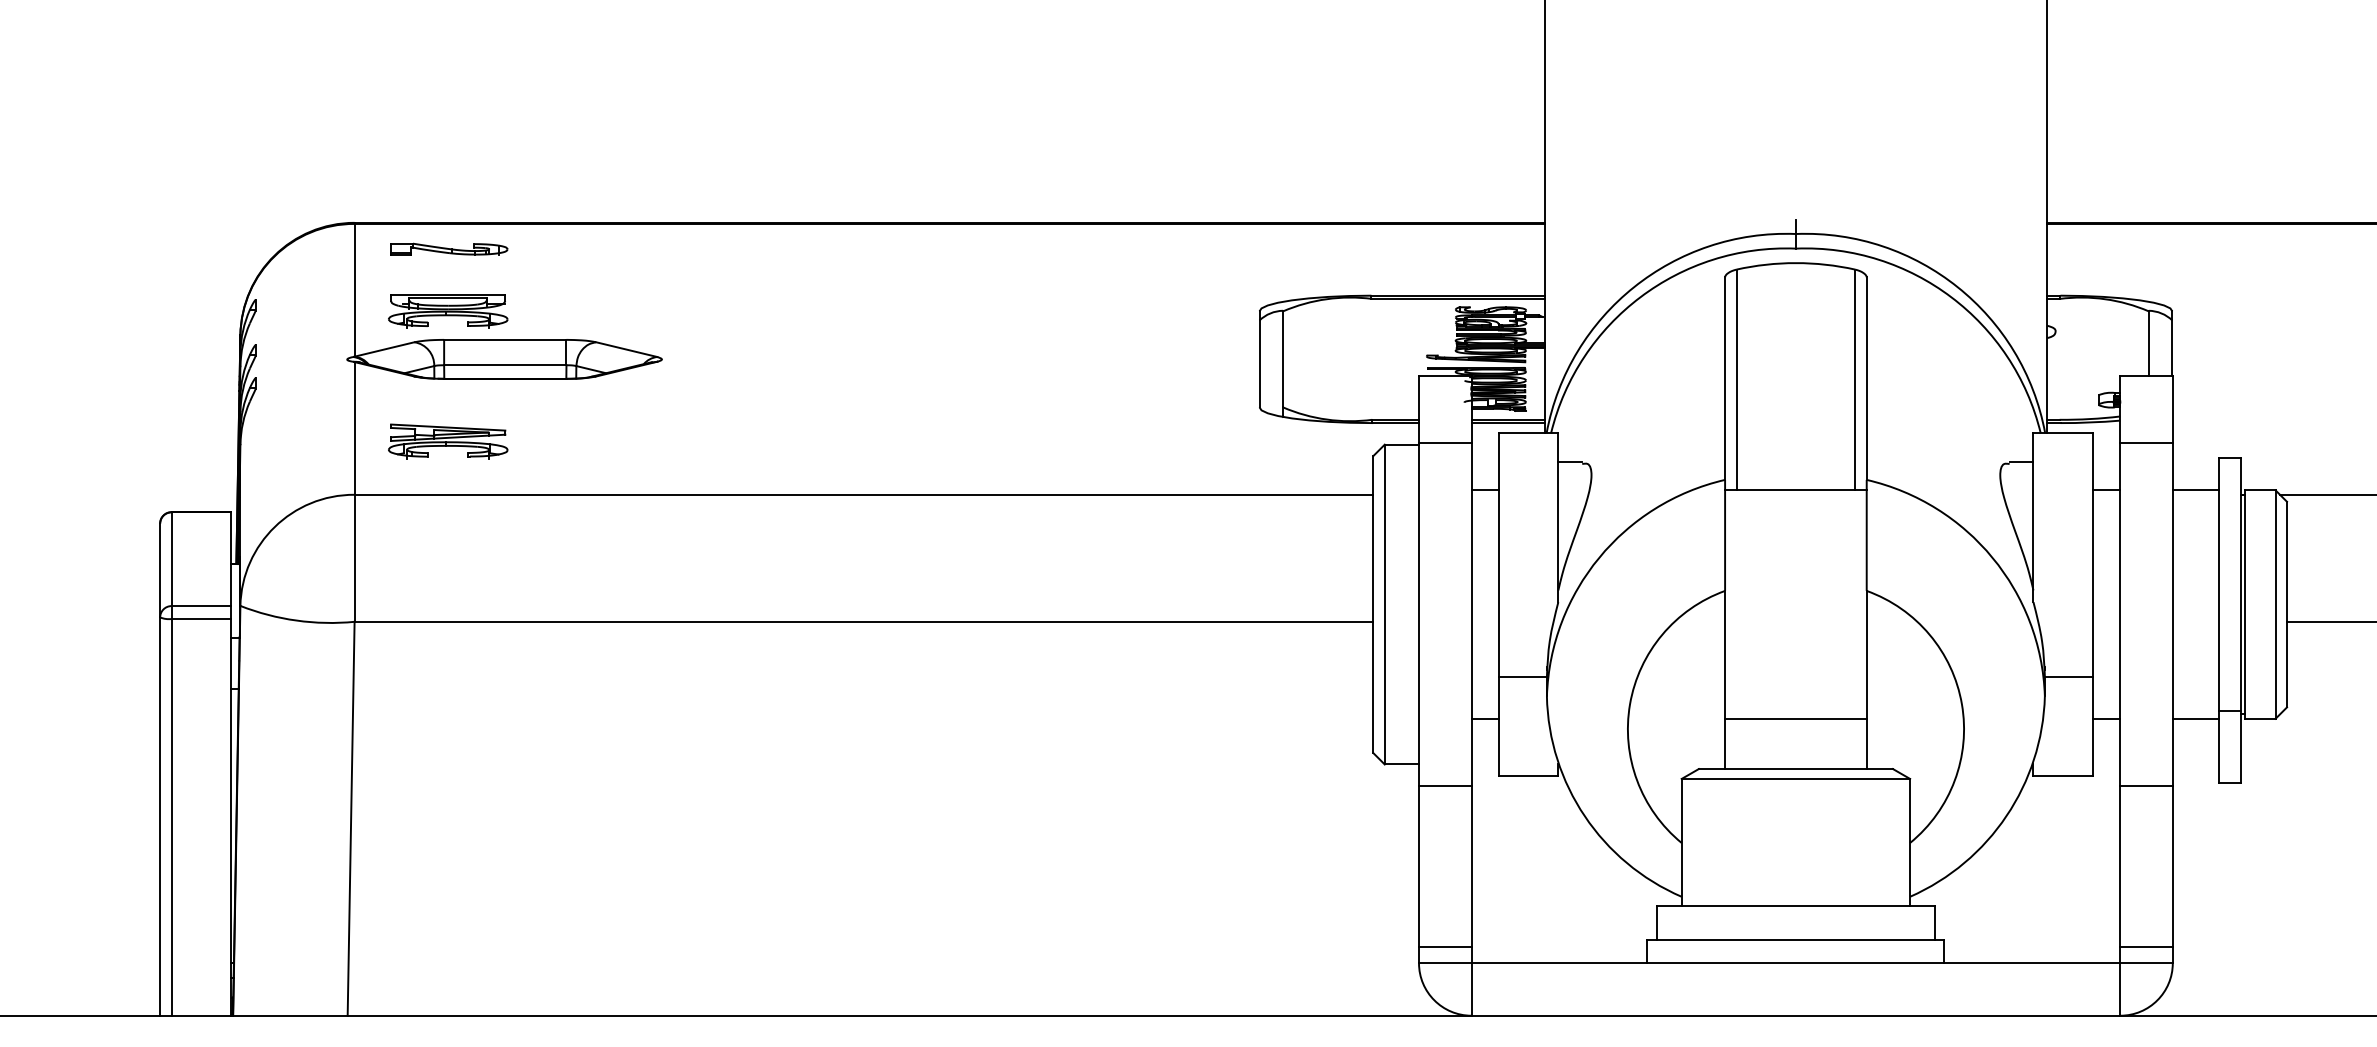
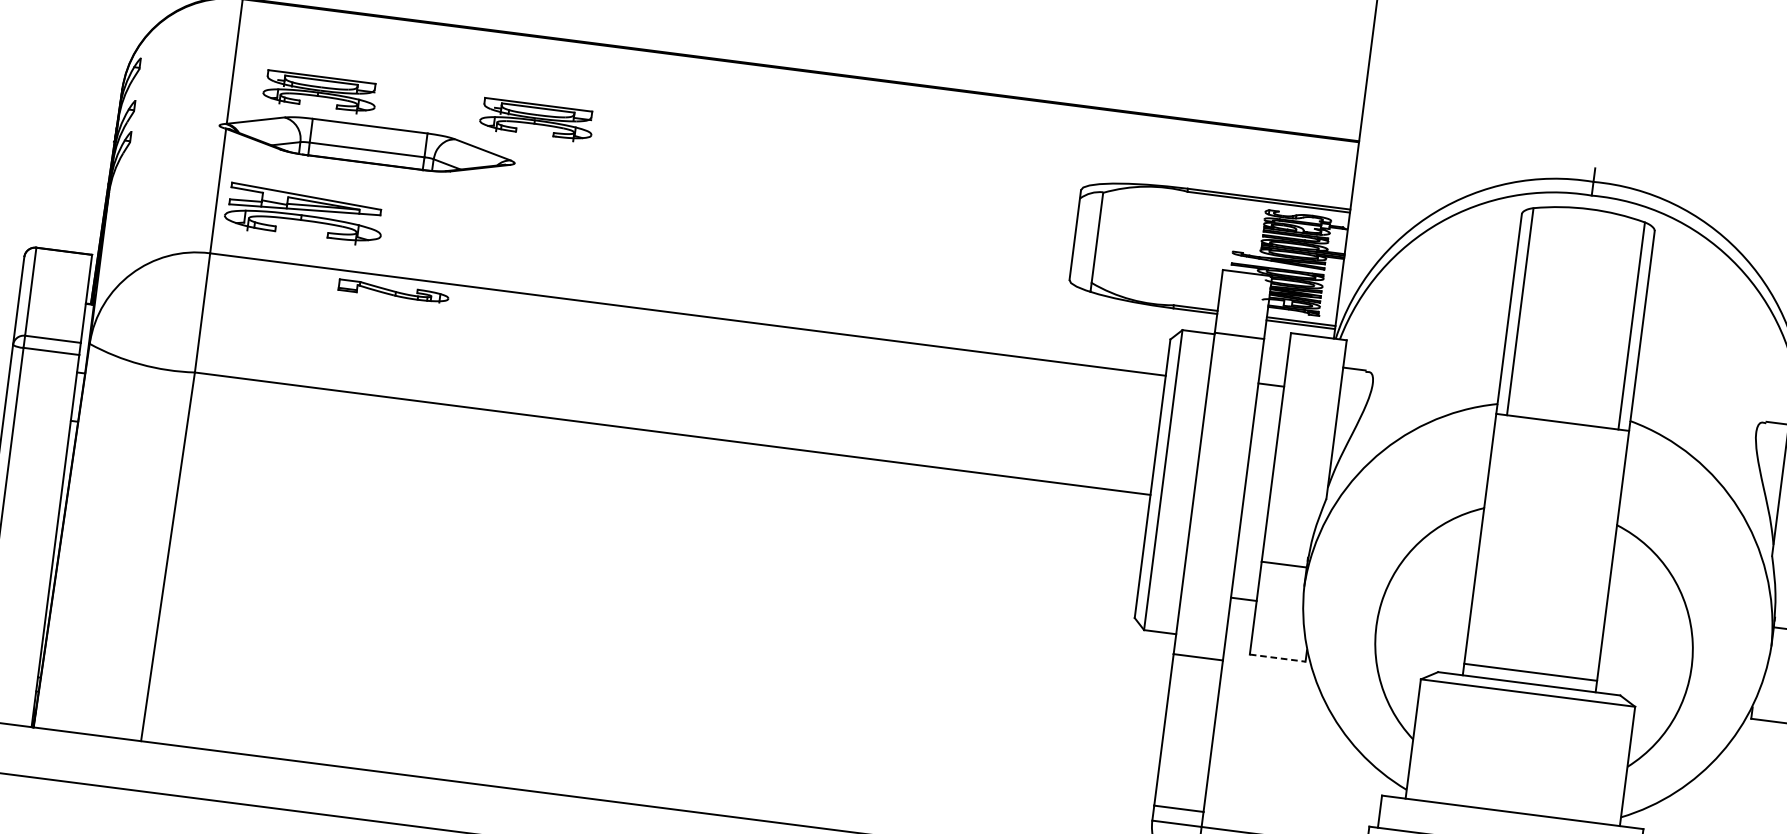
part: (449, 248) -> (394, 290), moved
part: (679, 311) -> (536, 120), added
part: (448, 441) -> (304, 214), size x1.4
line: (1795, 718) -> (1530, 671), moved
line: (1528, 775) -> (1277, 657), solid -> dashed

